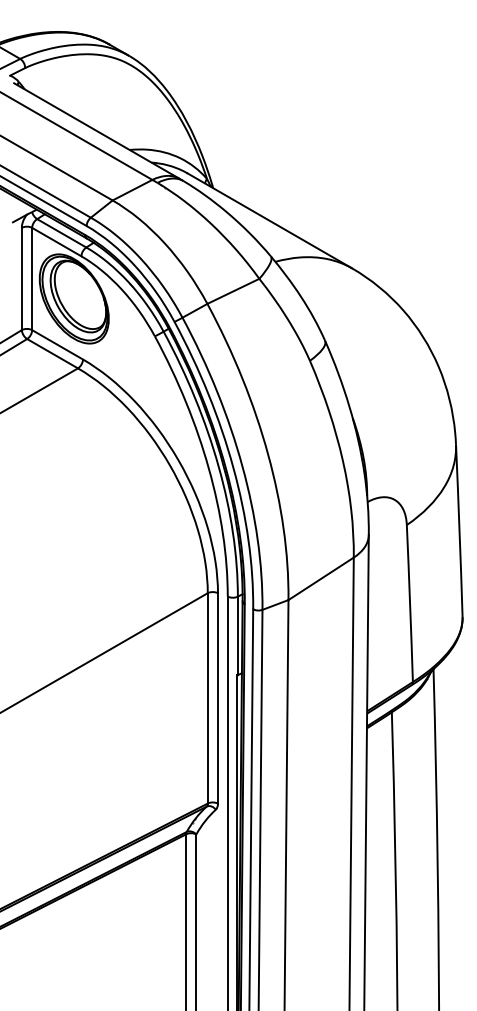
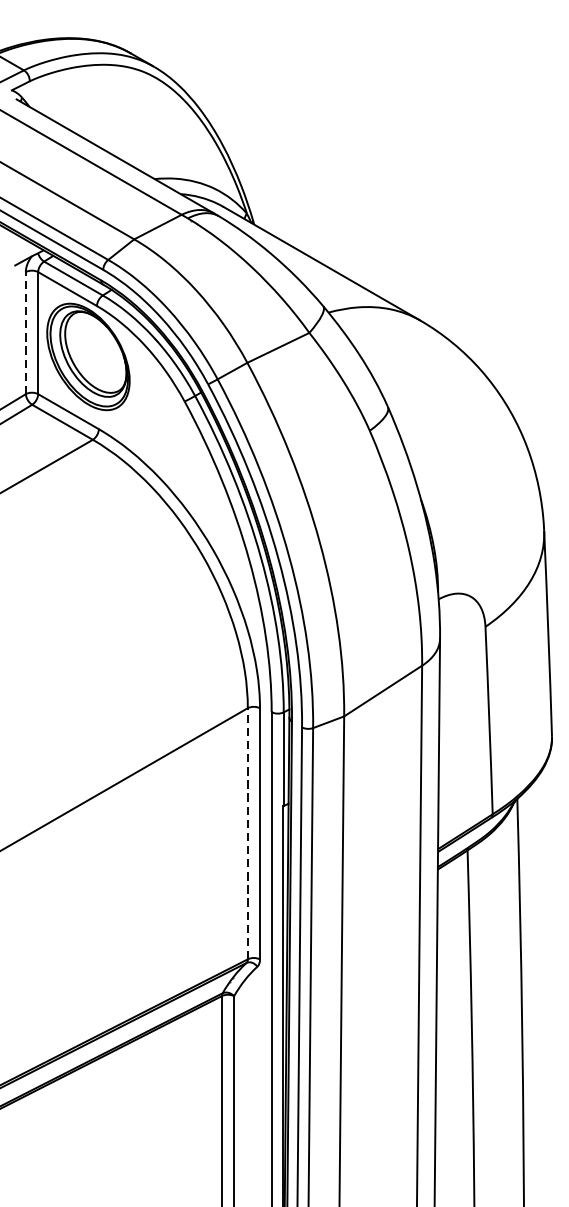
line: (21, 278) -> (25, 332), solid -> dashed
line: (207, 697) -> (247, 832), solid -> dashed

